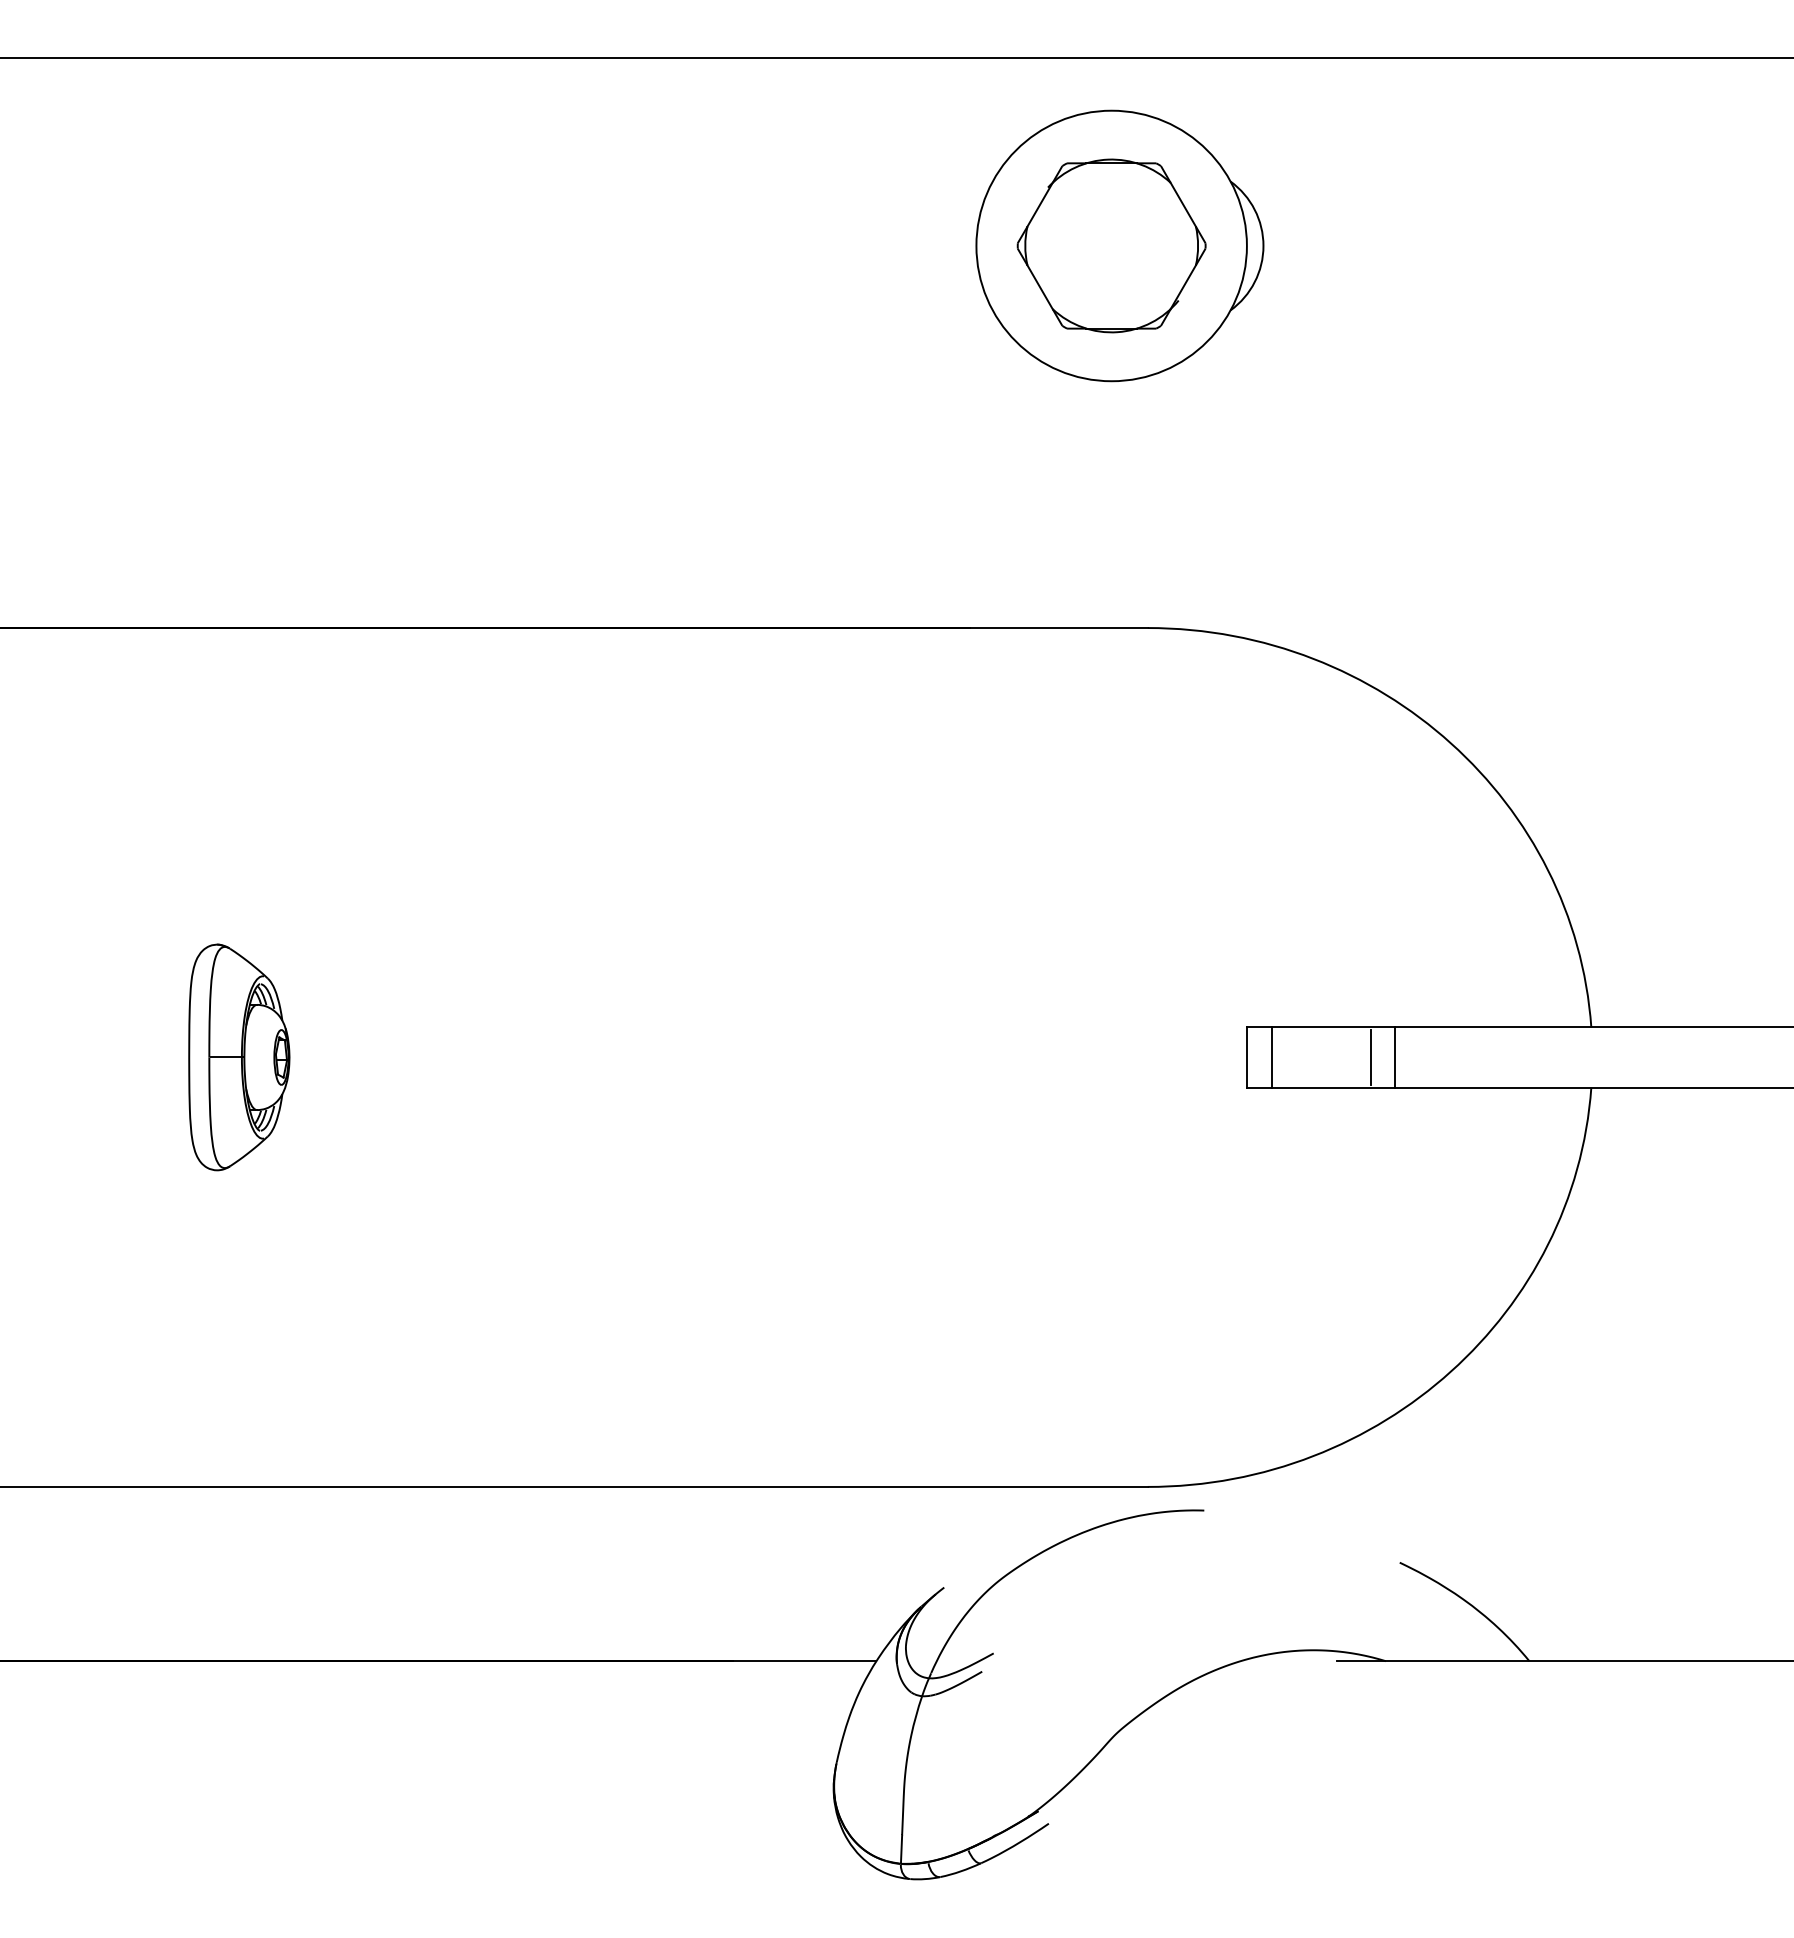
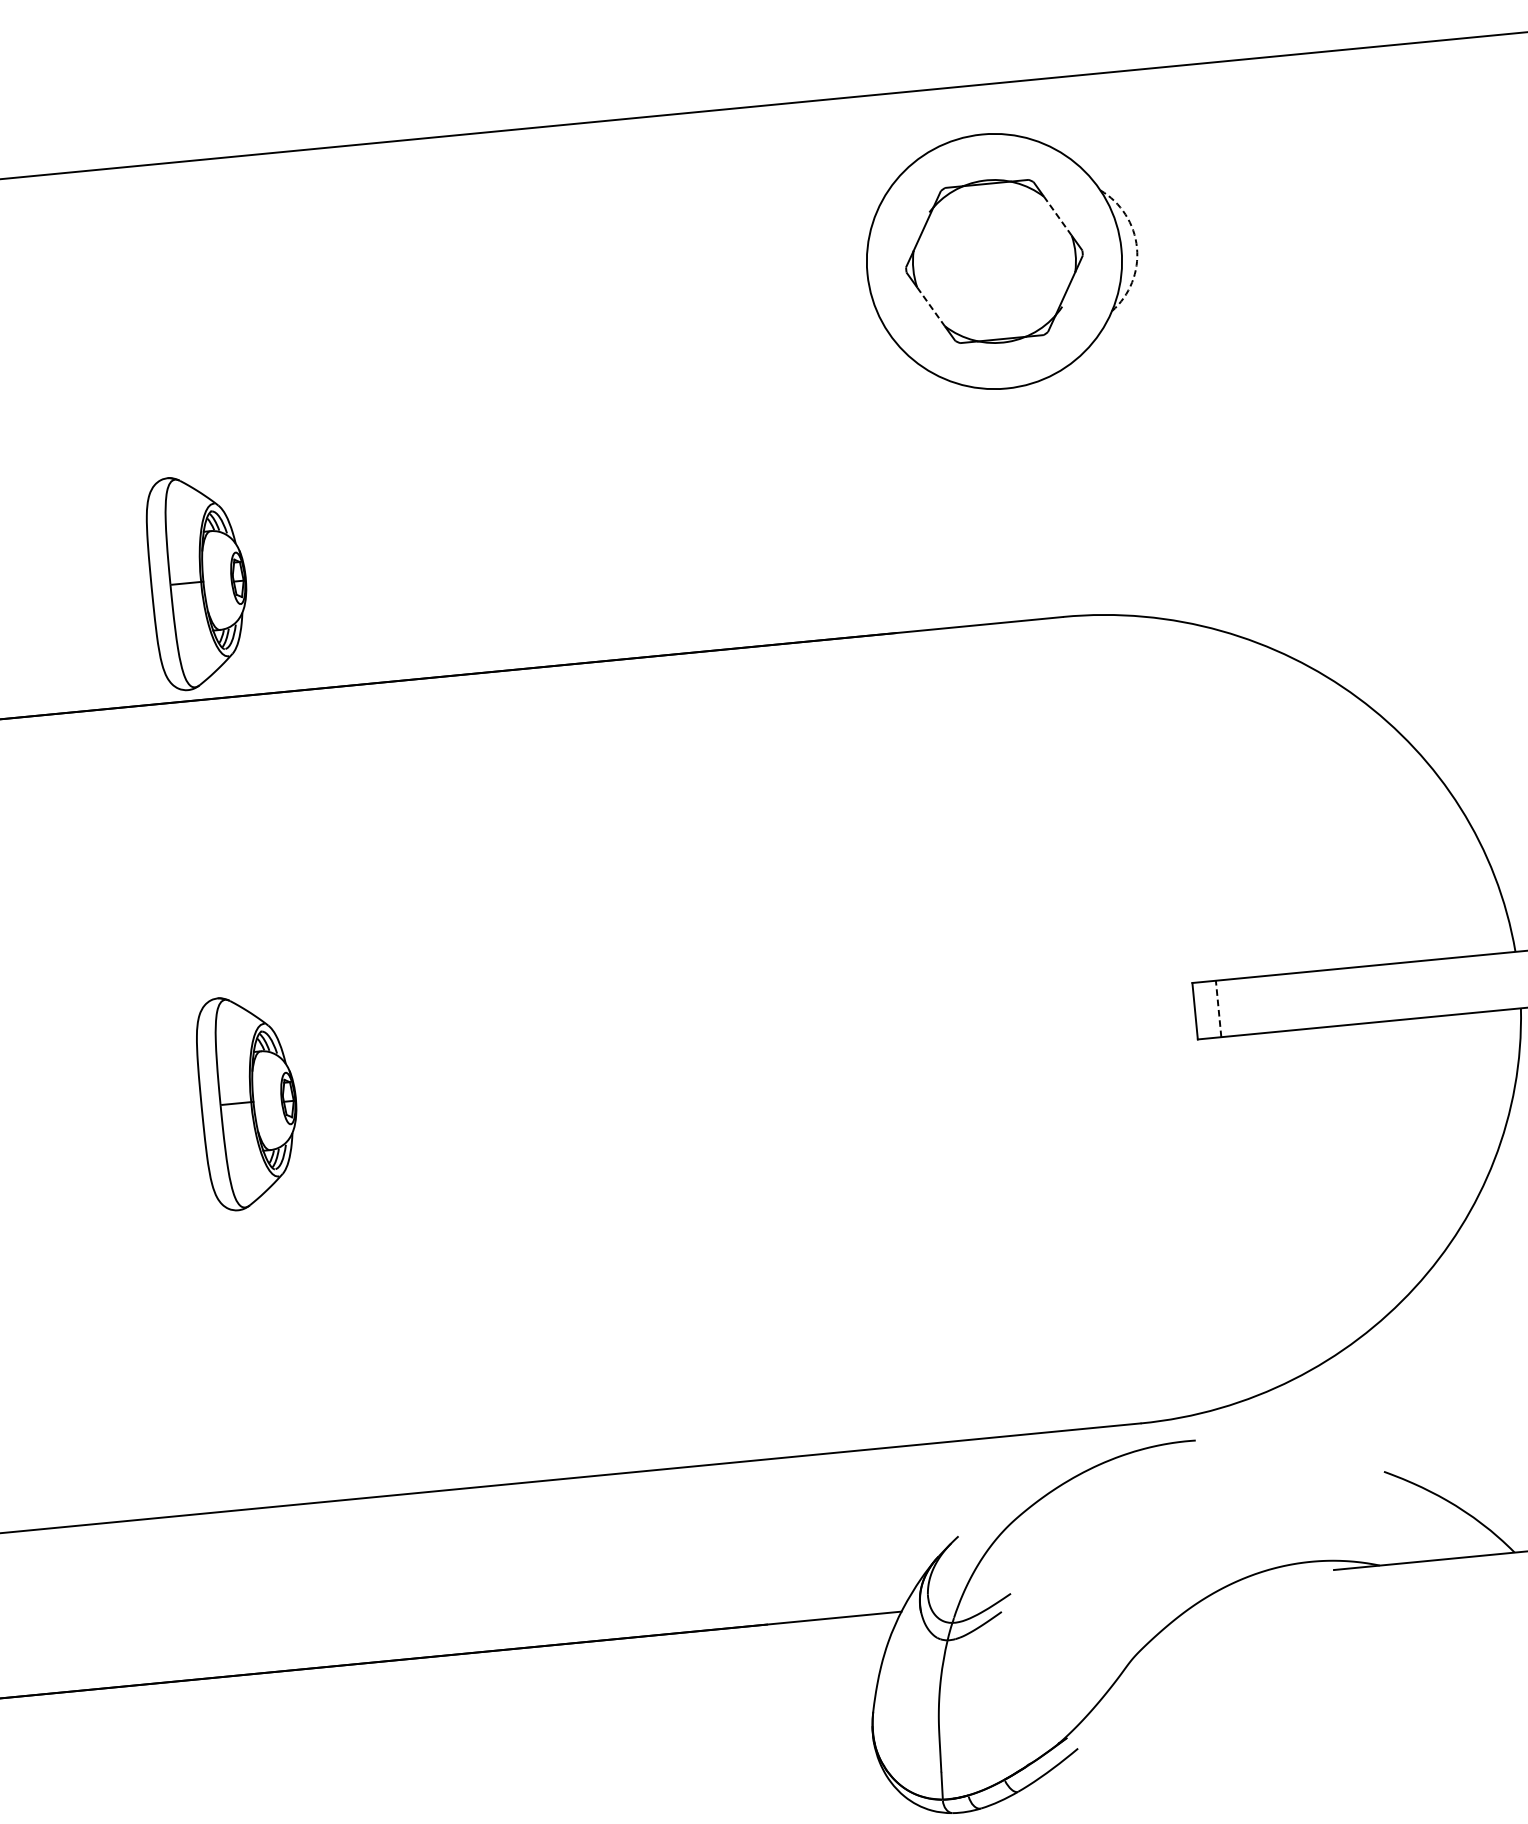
line: (1183, 204) -> (1058, 216), solid -> dashed
arc: (1263, 245) -> (1136, 247), solid -> dashed
line: (1040, 287) -> (931, 306), solid -> dashed
part: (239, 503) -> (198, 582), added
line: (1272, 1056) -> (1218, 1008), solid -> dashed
line: (1370, 1057) -> (1310, 1000), removed
line: (1394, 1057) -> (1333, 997), removed

